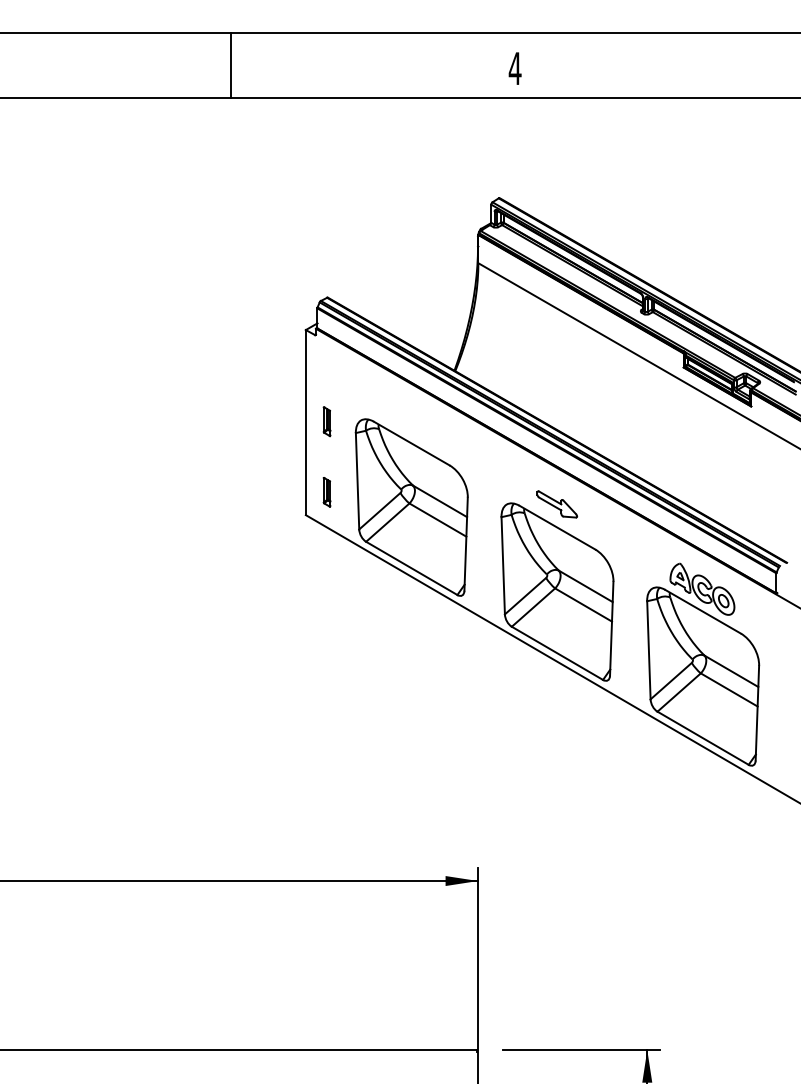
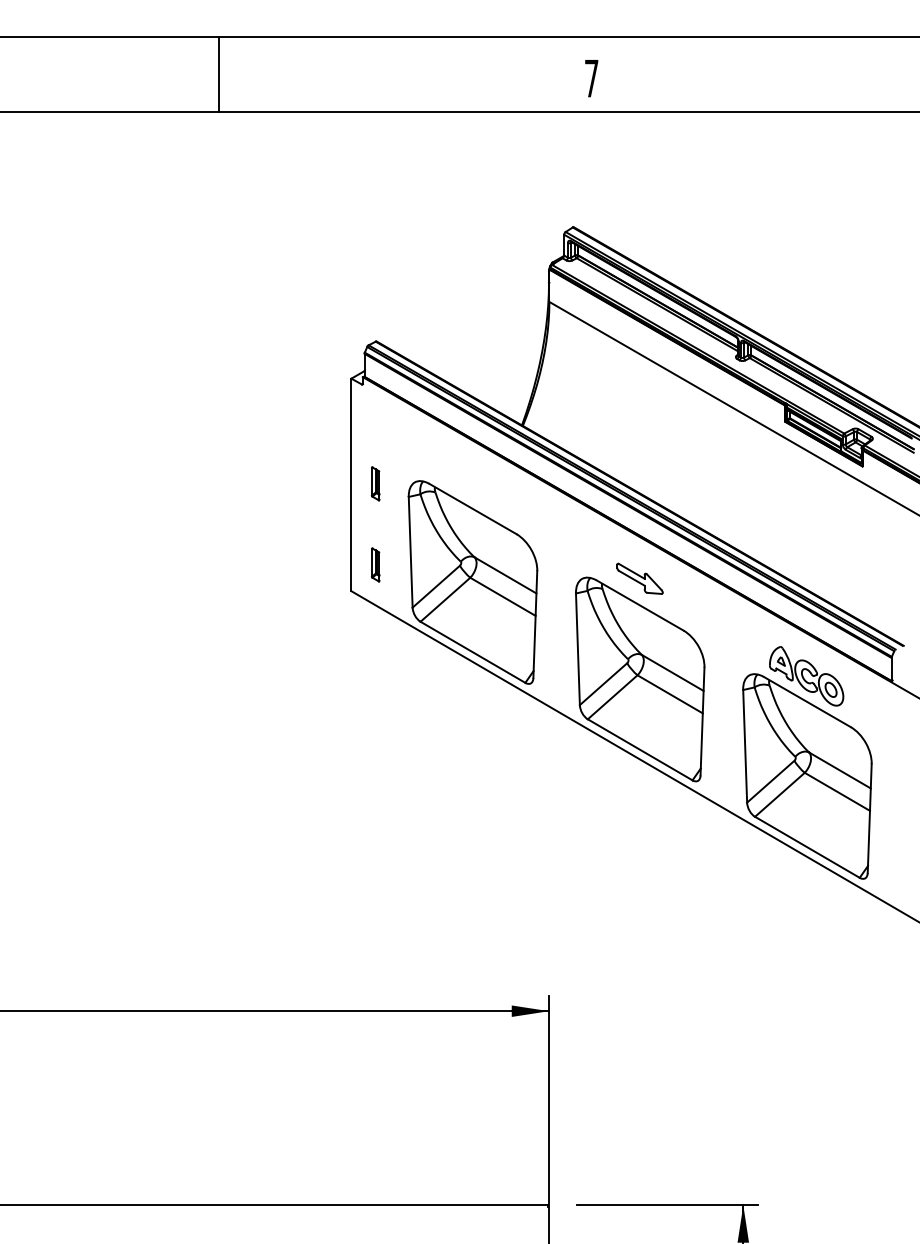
line: (231, 64) -> (218, 73), moved
text: (514, 68) -> (590, 78), 4 -> 7

